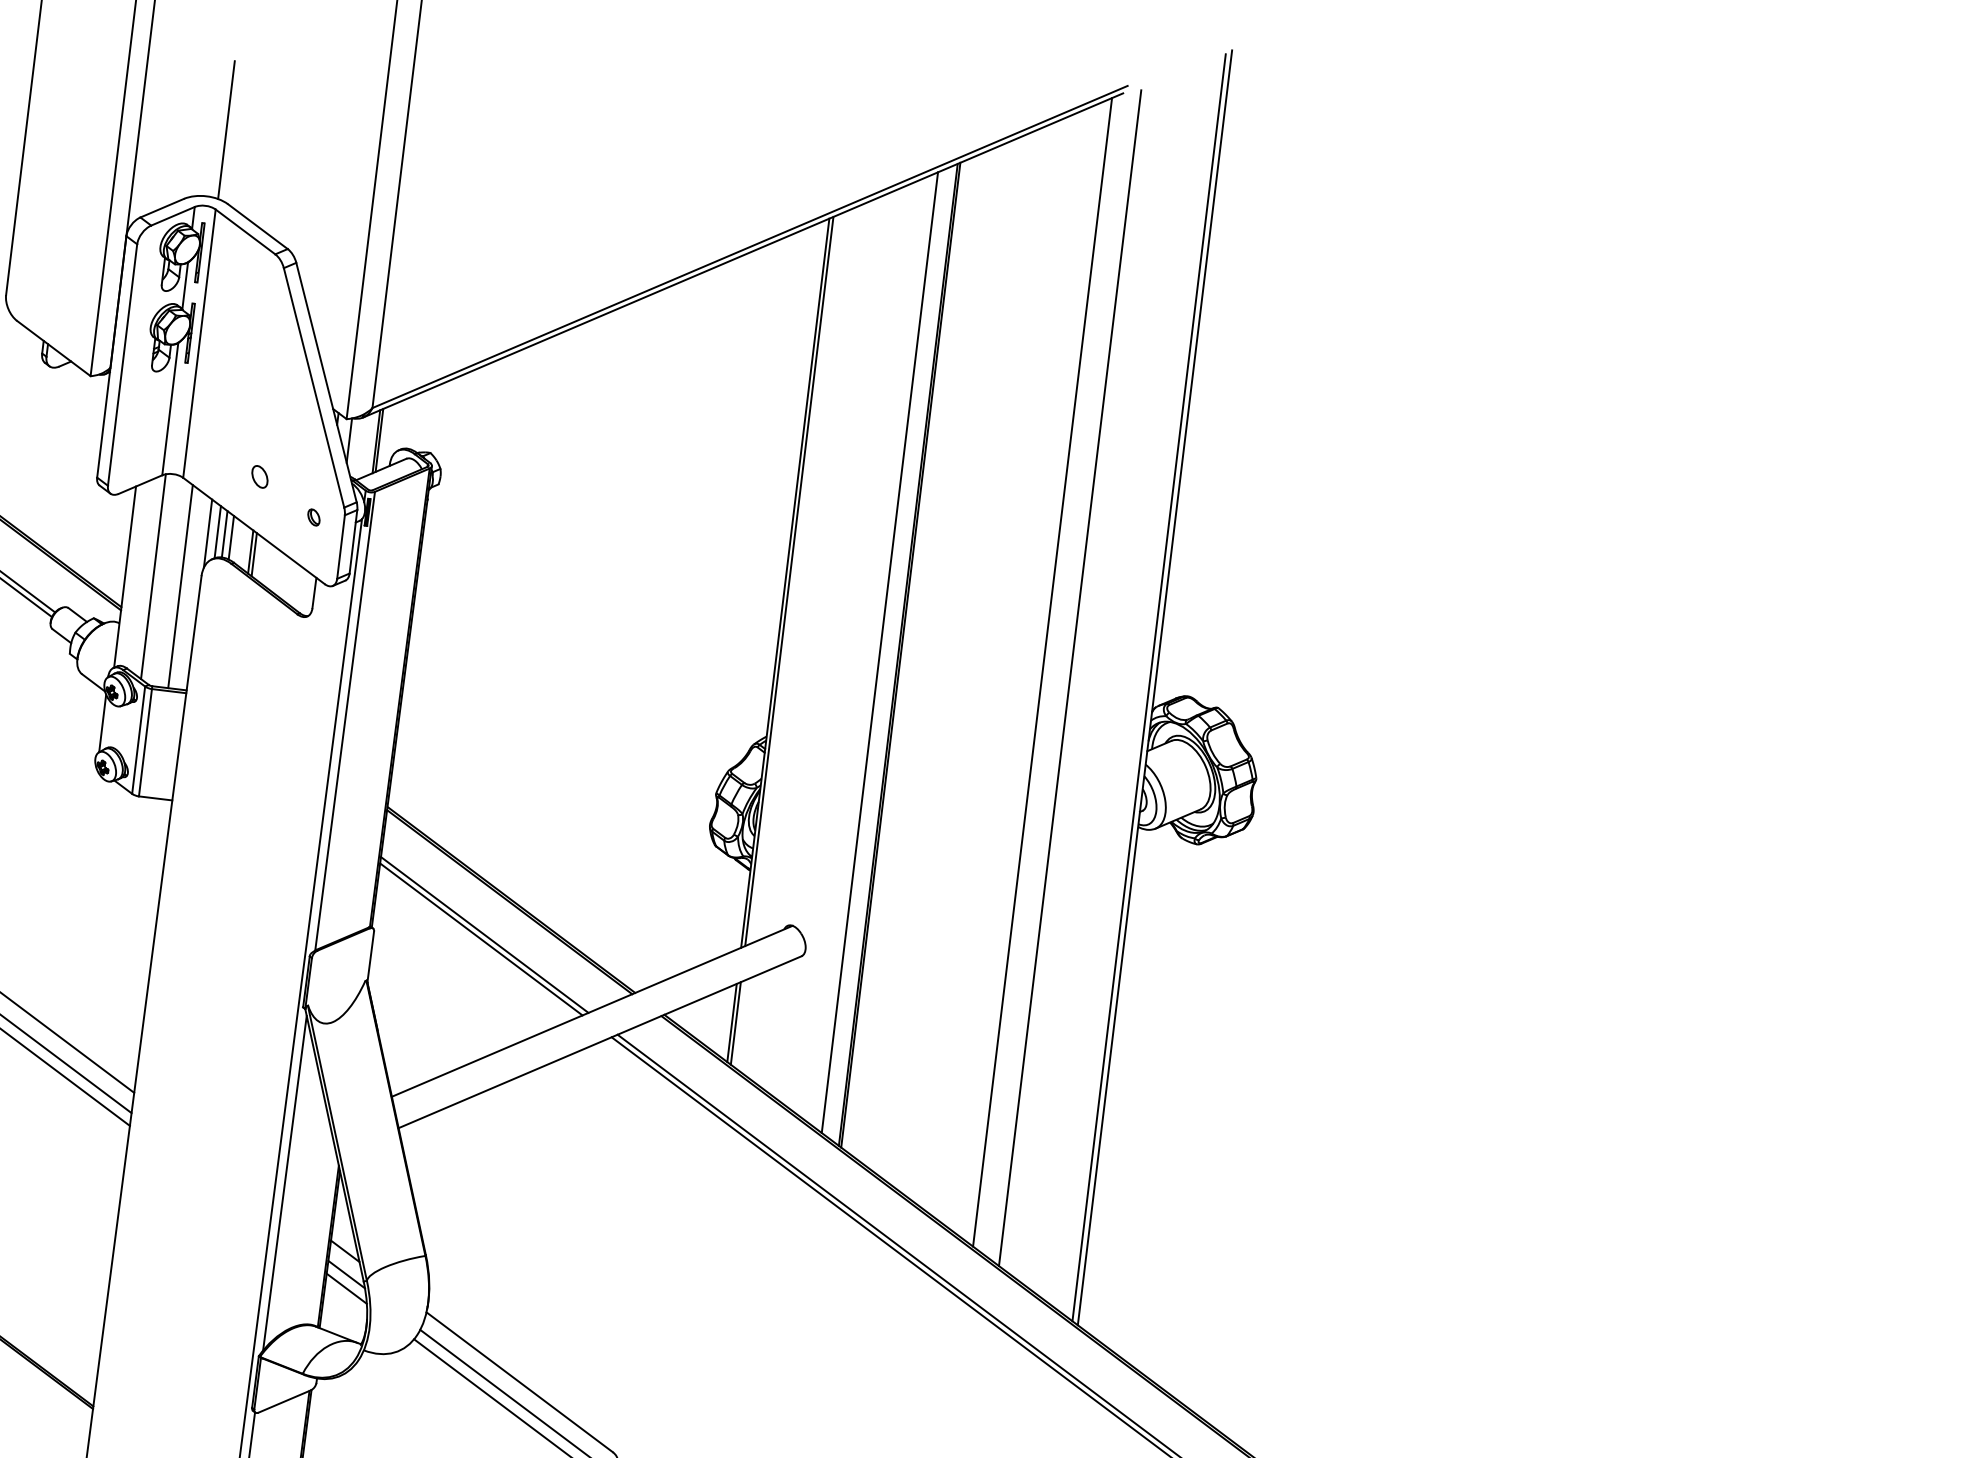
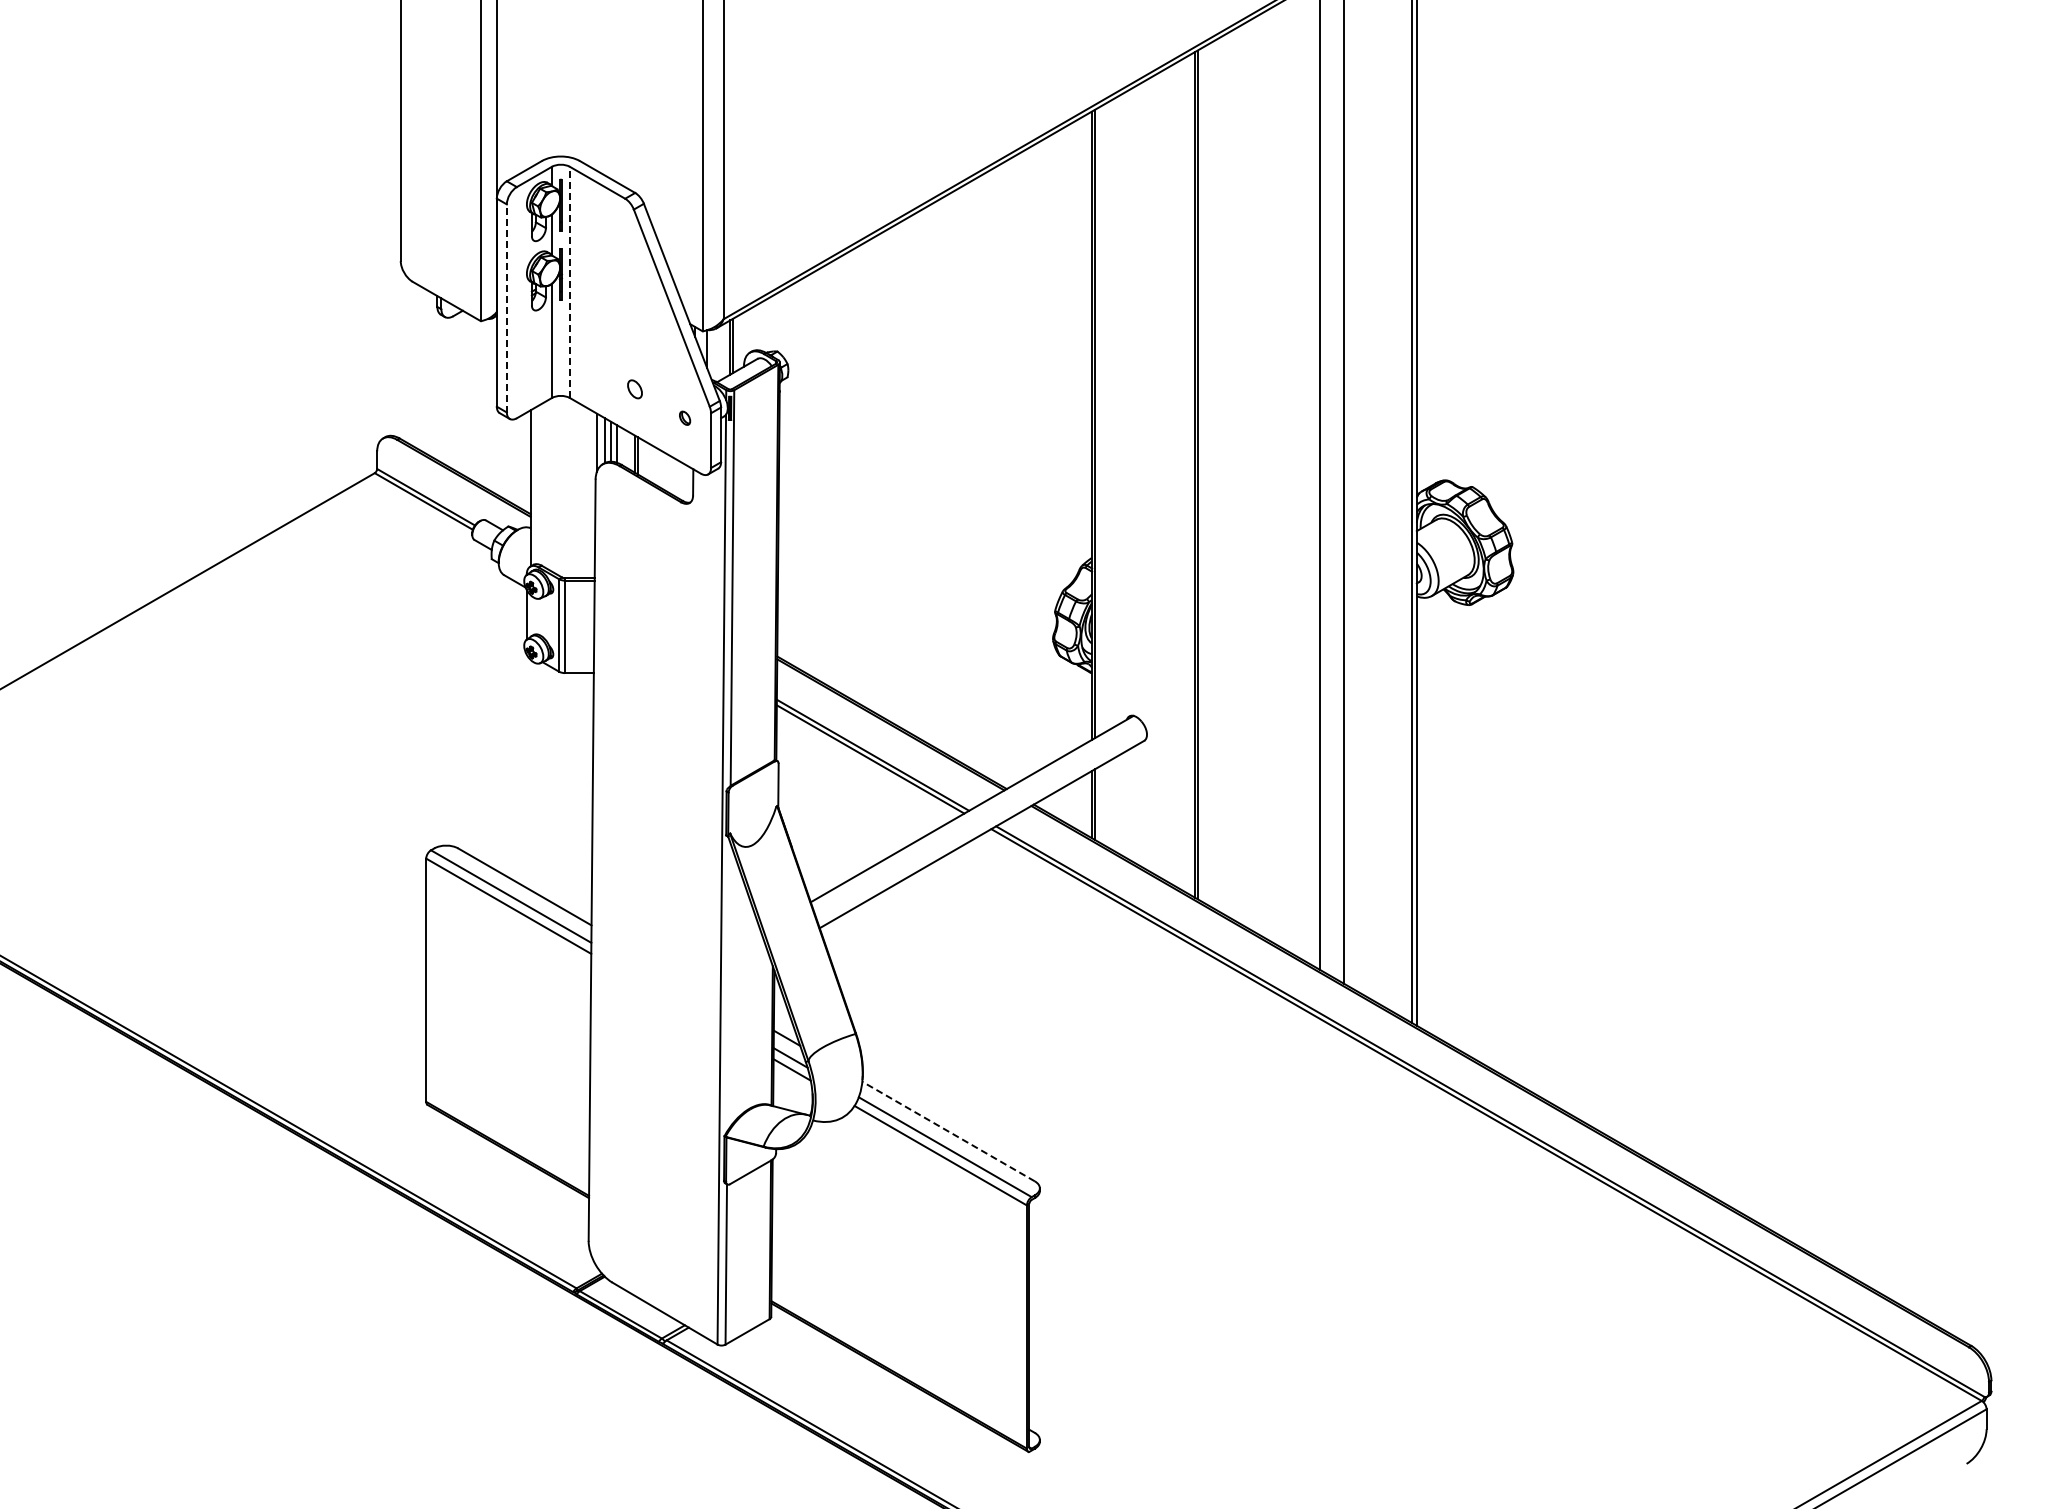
line: (226, 129) -> (570, 97), removed
line: (198, 343) -> (569, 282), solid -> dashed
line: (122, 363) -> (506, 307), solid -> dashed
line: (153, 576) -> (554, 484), removed
line: (180, 586) -> (578, 490), removed
line: (879, 652) -> (1179, 474), removed
line: (284, 1182) -> (728, 986), removed
line: (519, 1382) -> (948, 1131), solid -> dashed

